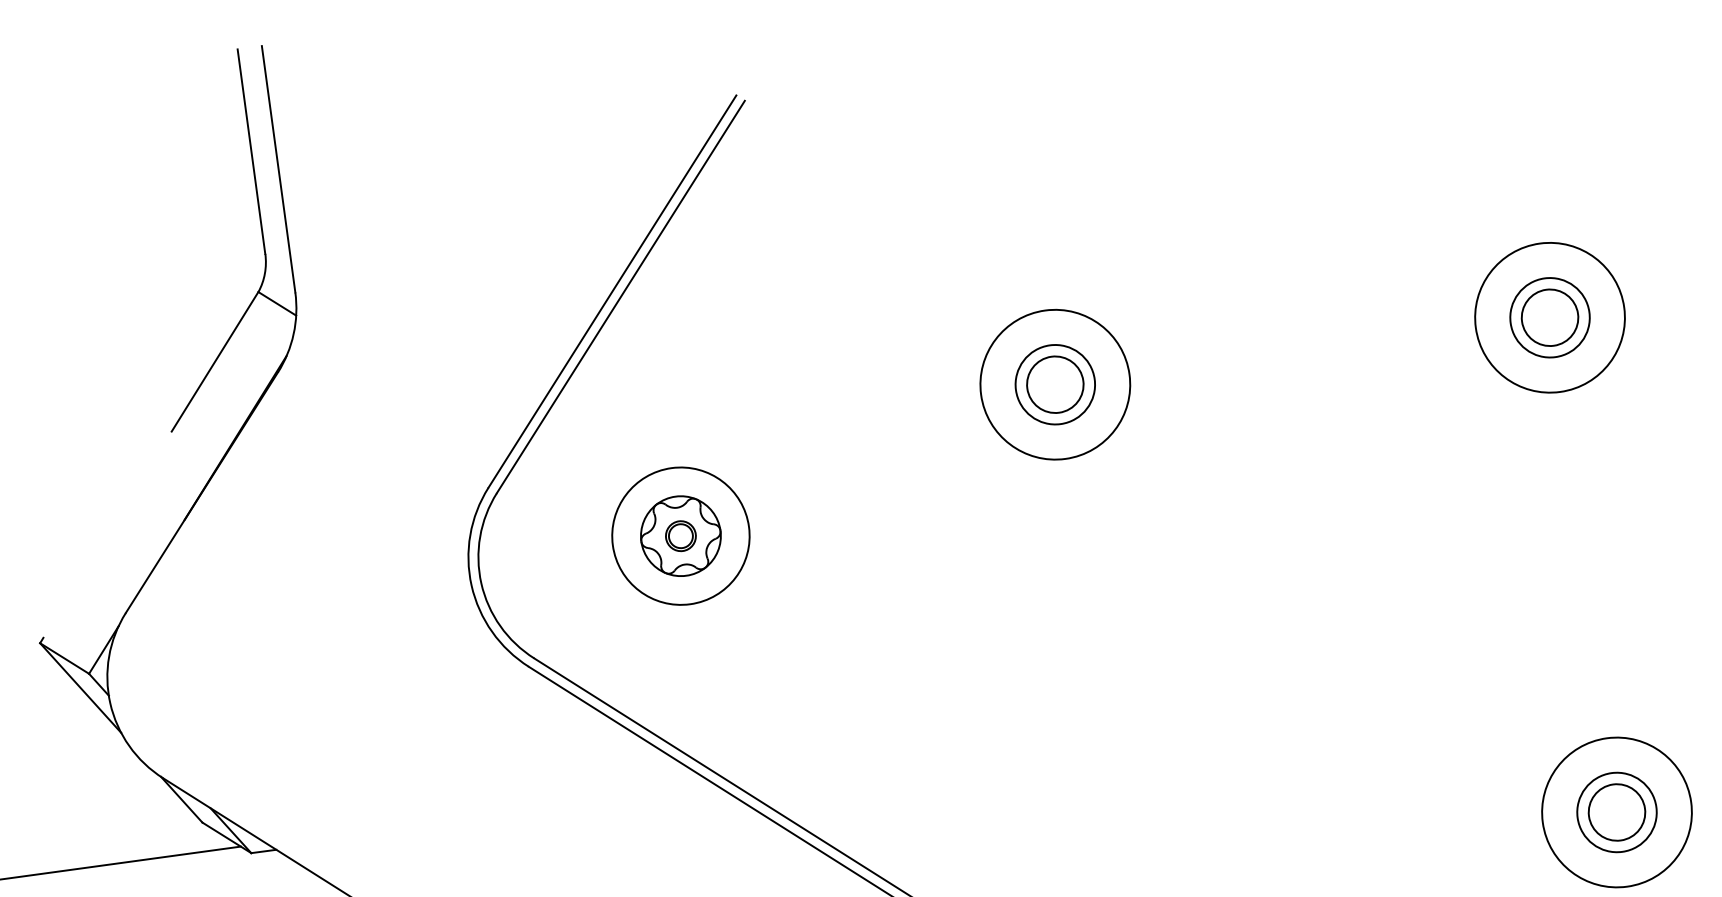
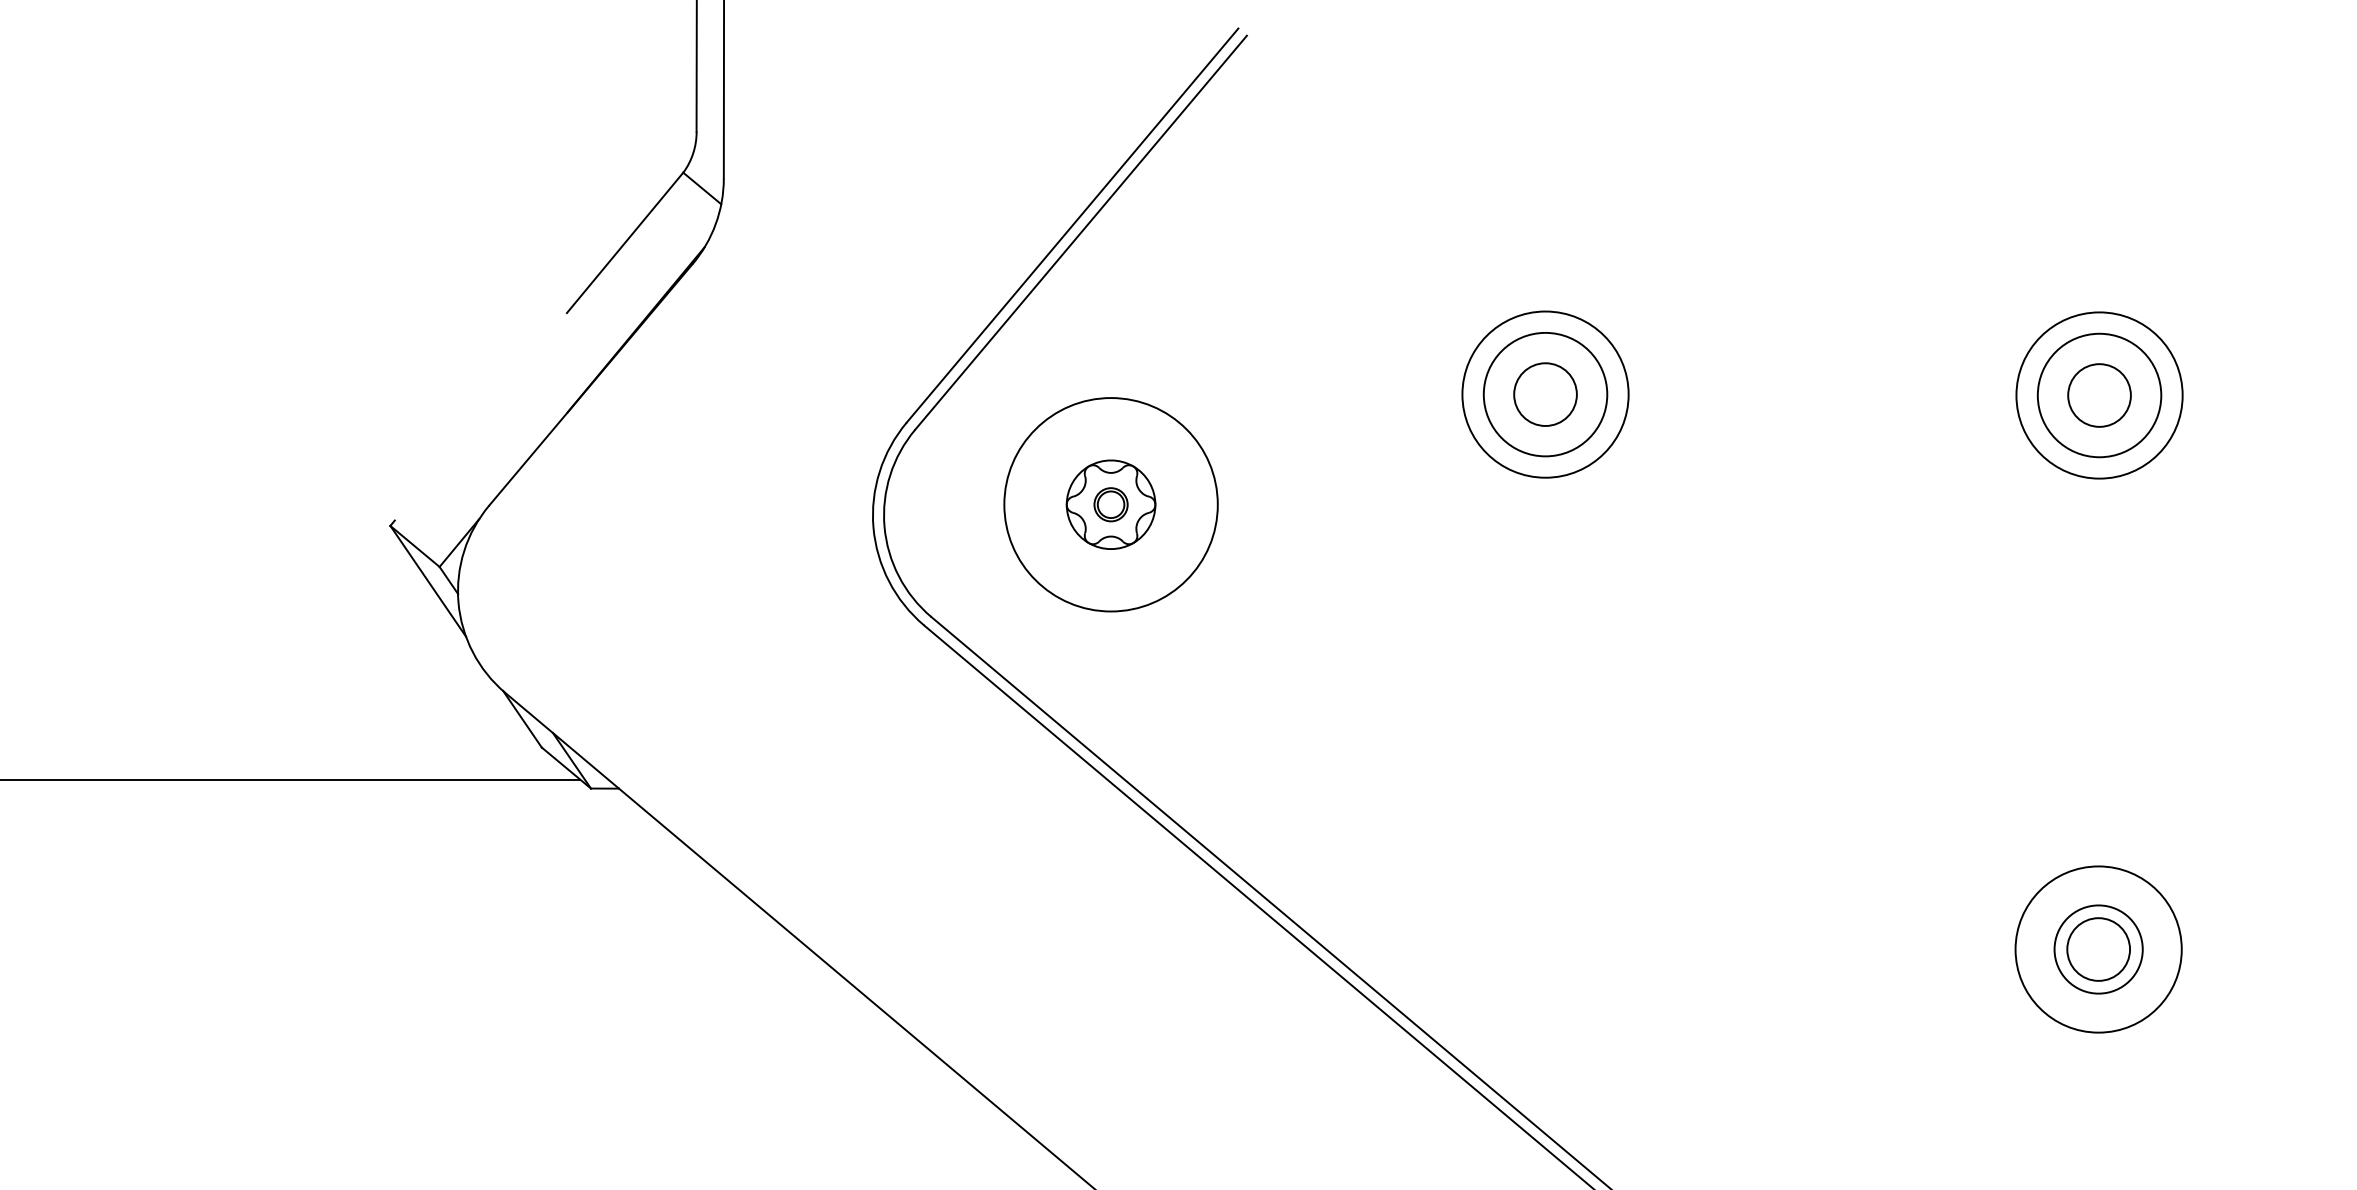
circle: (1550, 317) -> (2099, 395), size x1.4
circle: (1055, 384) -> (1545, 394), size x1.4
circle: (680, 536) -> (1110, 504), size x1.4

